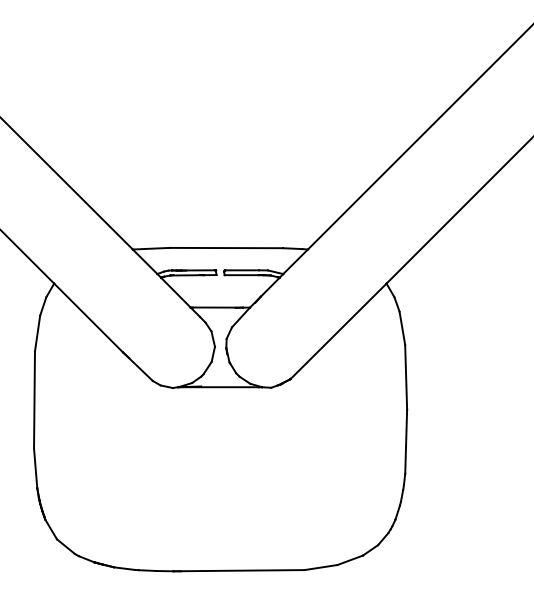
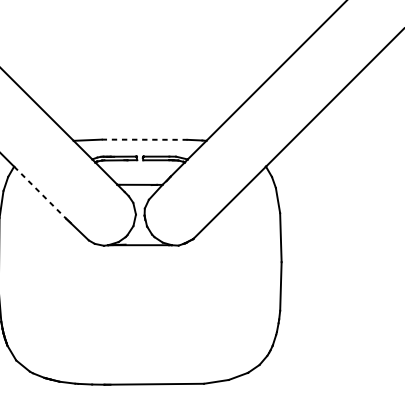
line: (226, 248) -> (144, 140), solid -> dashed
line: (88, 318) -> (40, 193), solid -> dashed

